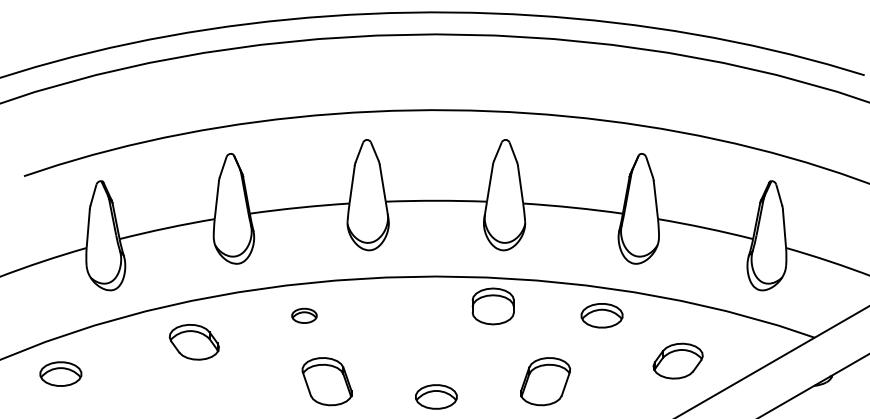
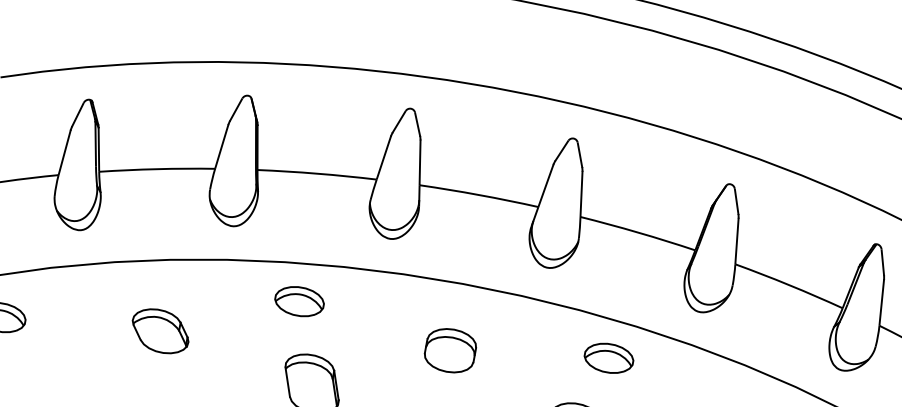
part: (492, 306) -> (449, 350), moved
part: (304, 315) -> (299, 301), size x1.67
part: (601, 315) -> (608, 357), moved
part: (193, 342) -> (159, 331), moved

